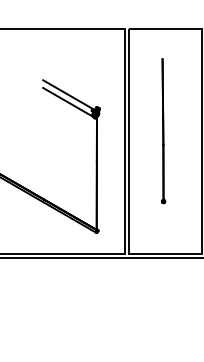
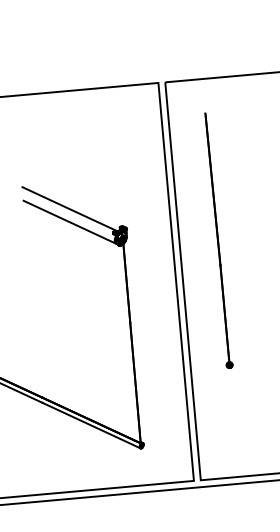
part: (163, 131) -> (218, 241), moved

